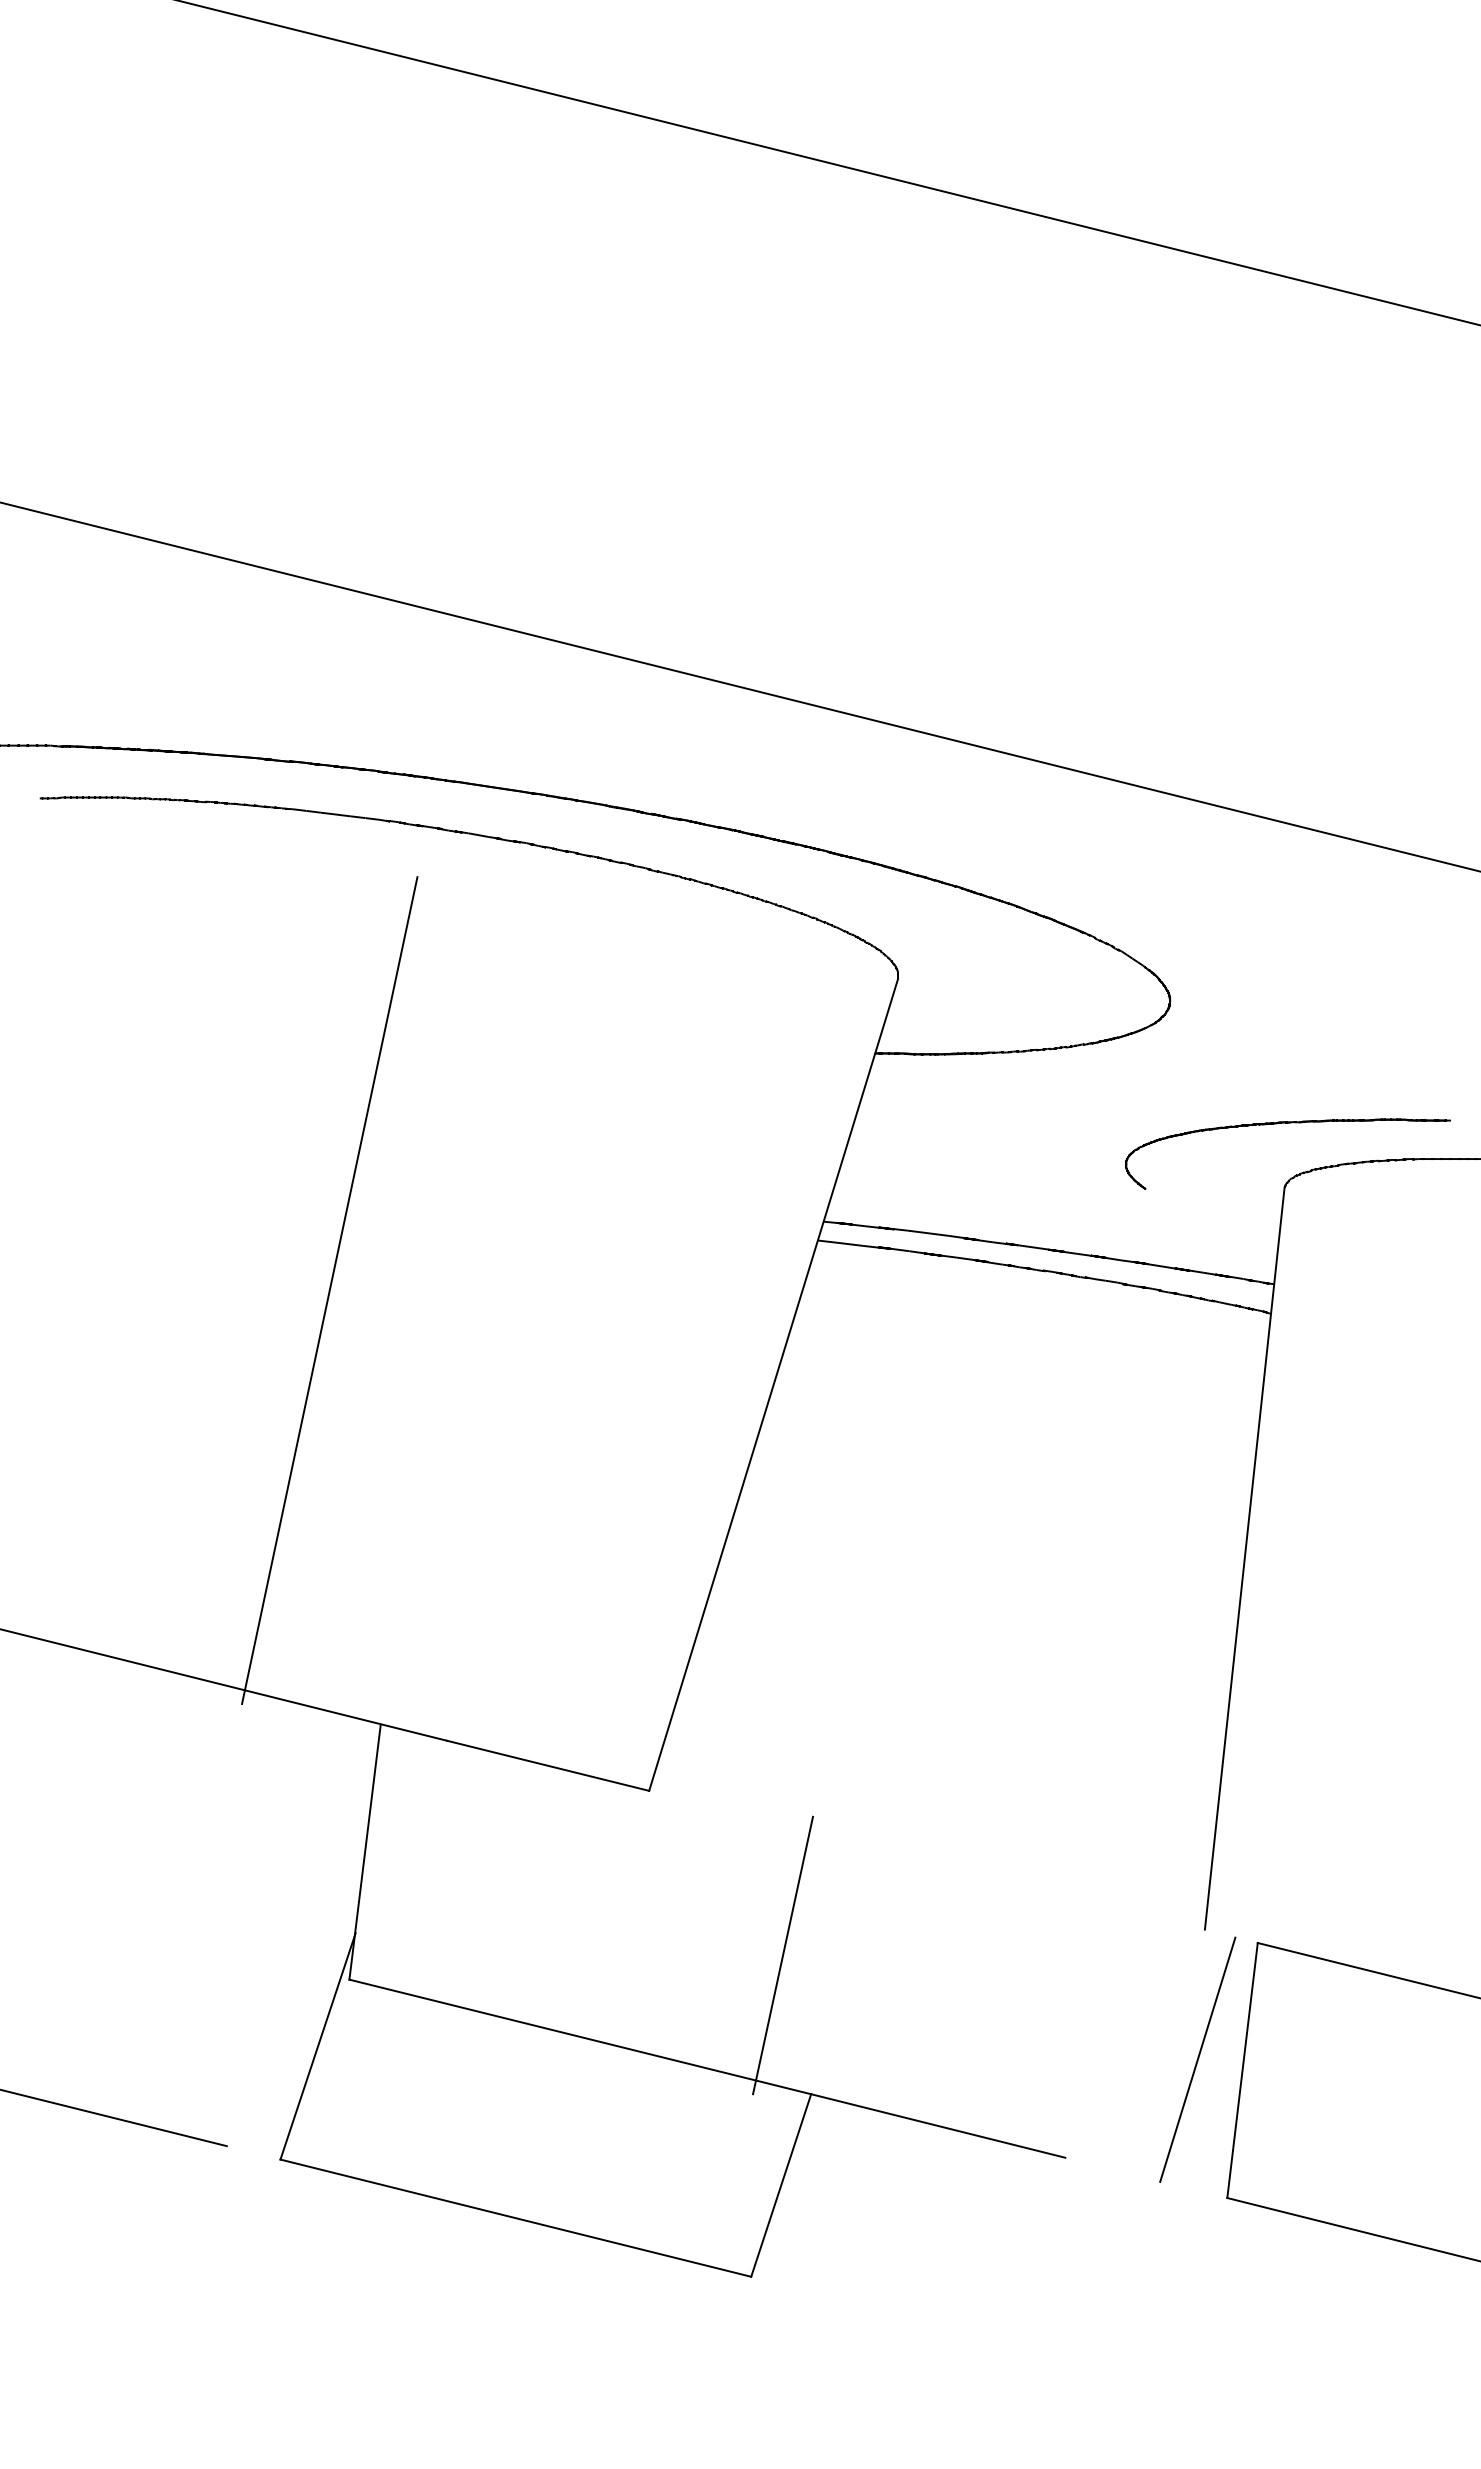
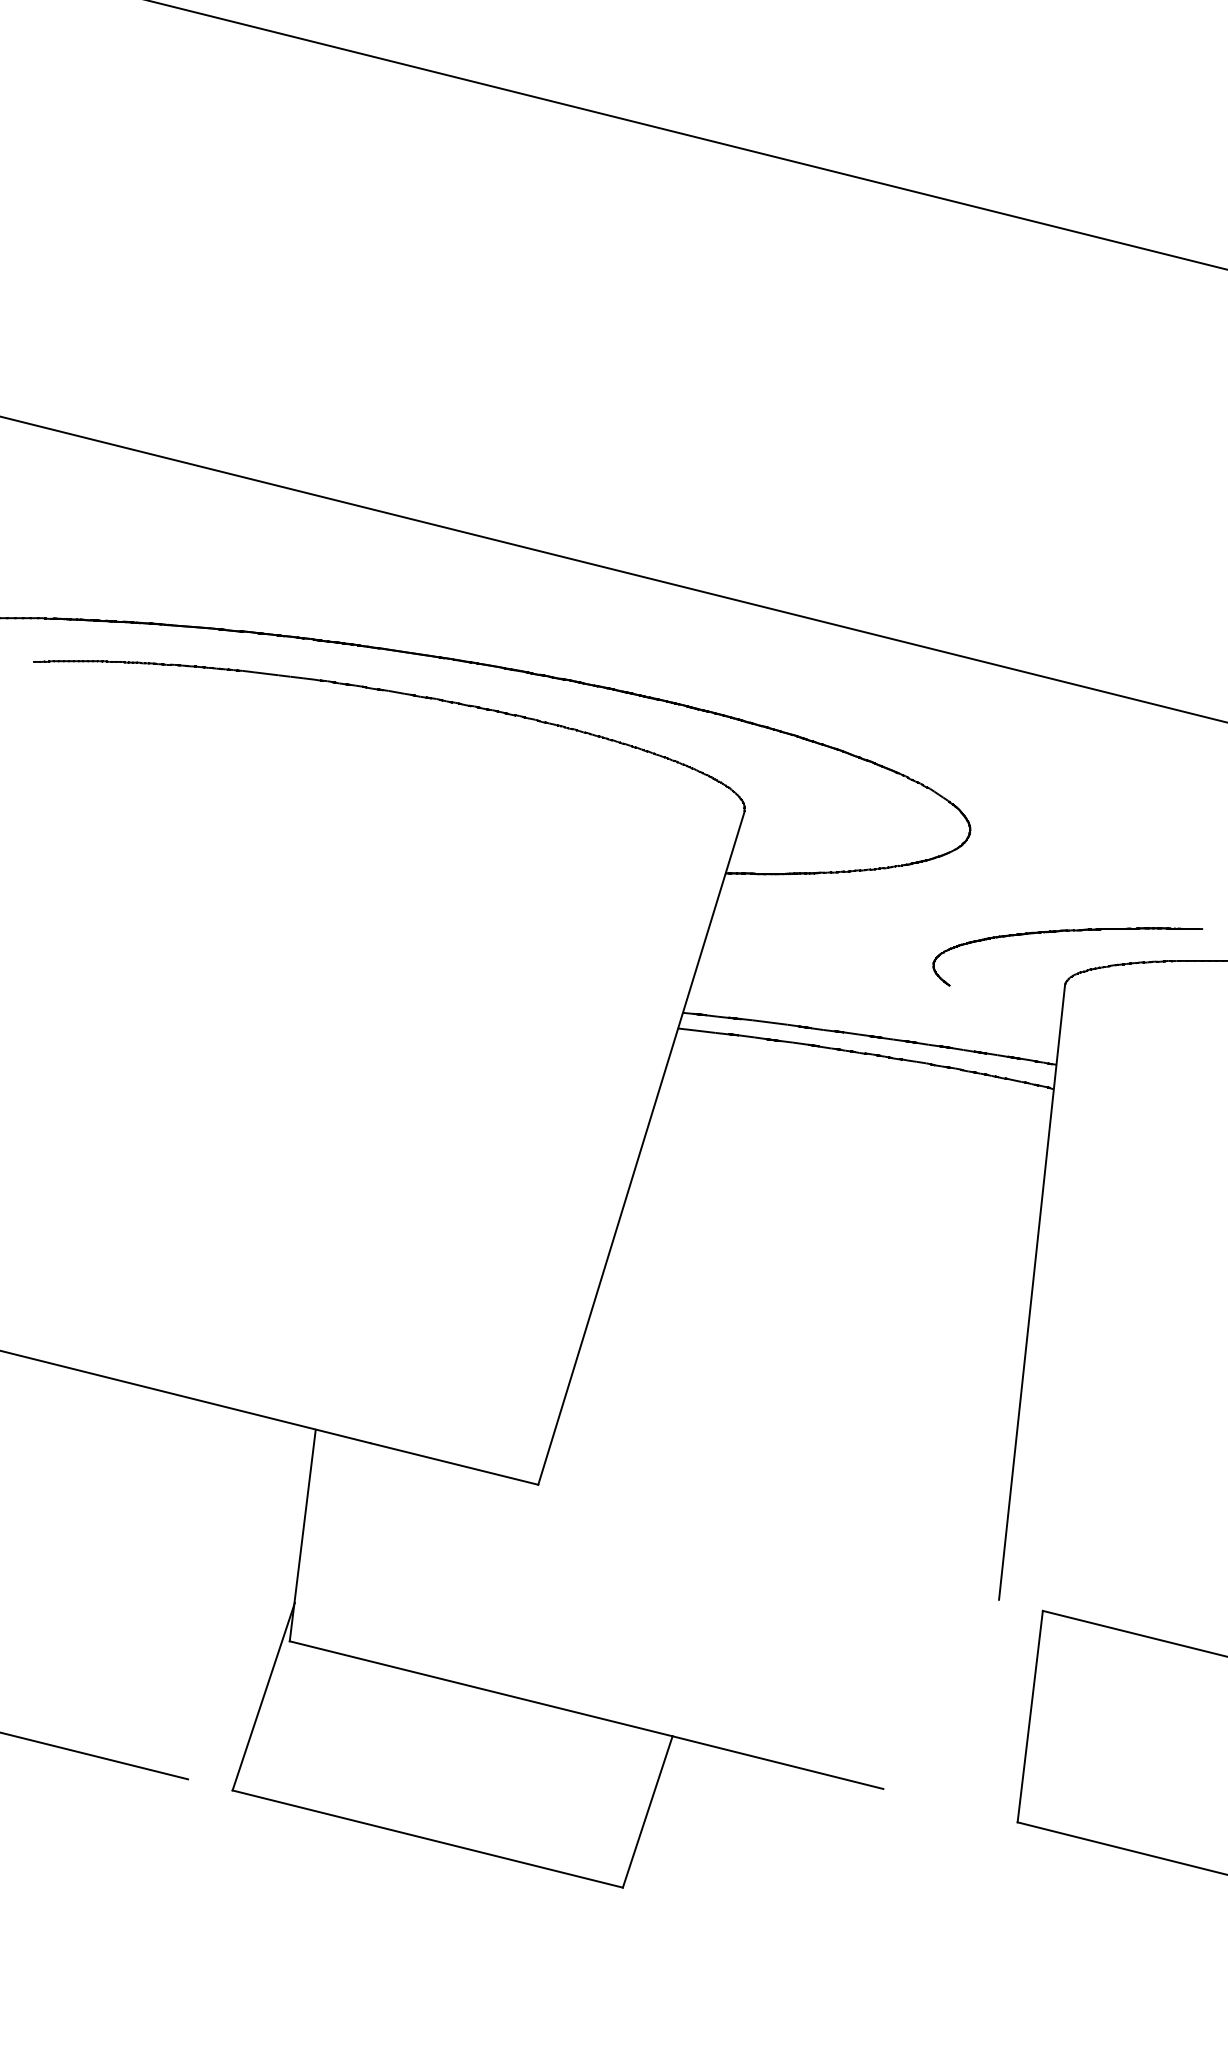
line: (329, 1290) -> (273, 1069), removed
line: (783, 1955) -> (649, 1621), removed
line: (1197, 2059) -> (992, 1707), removed

